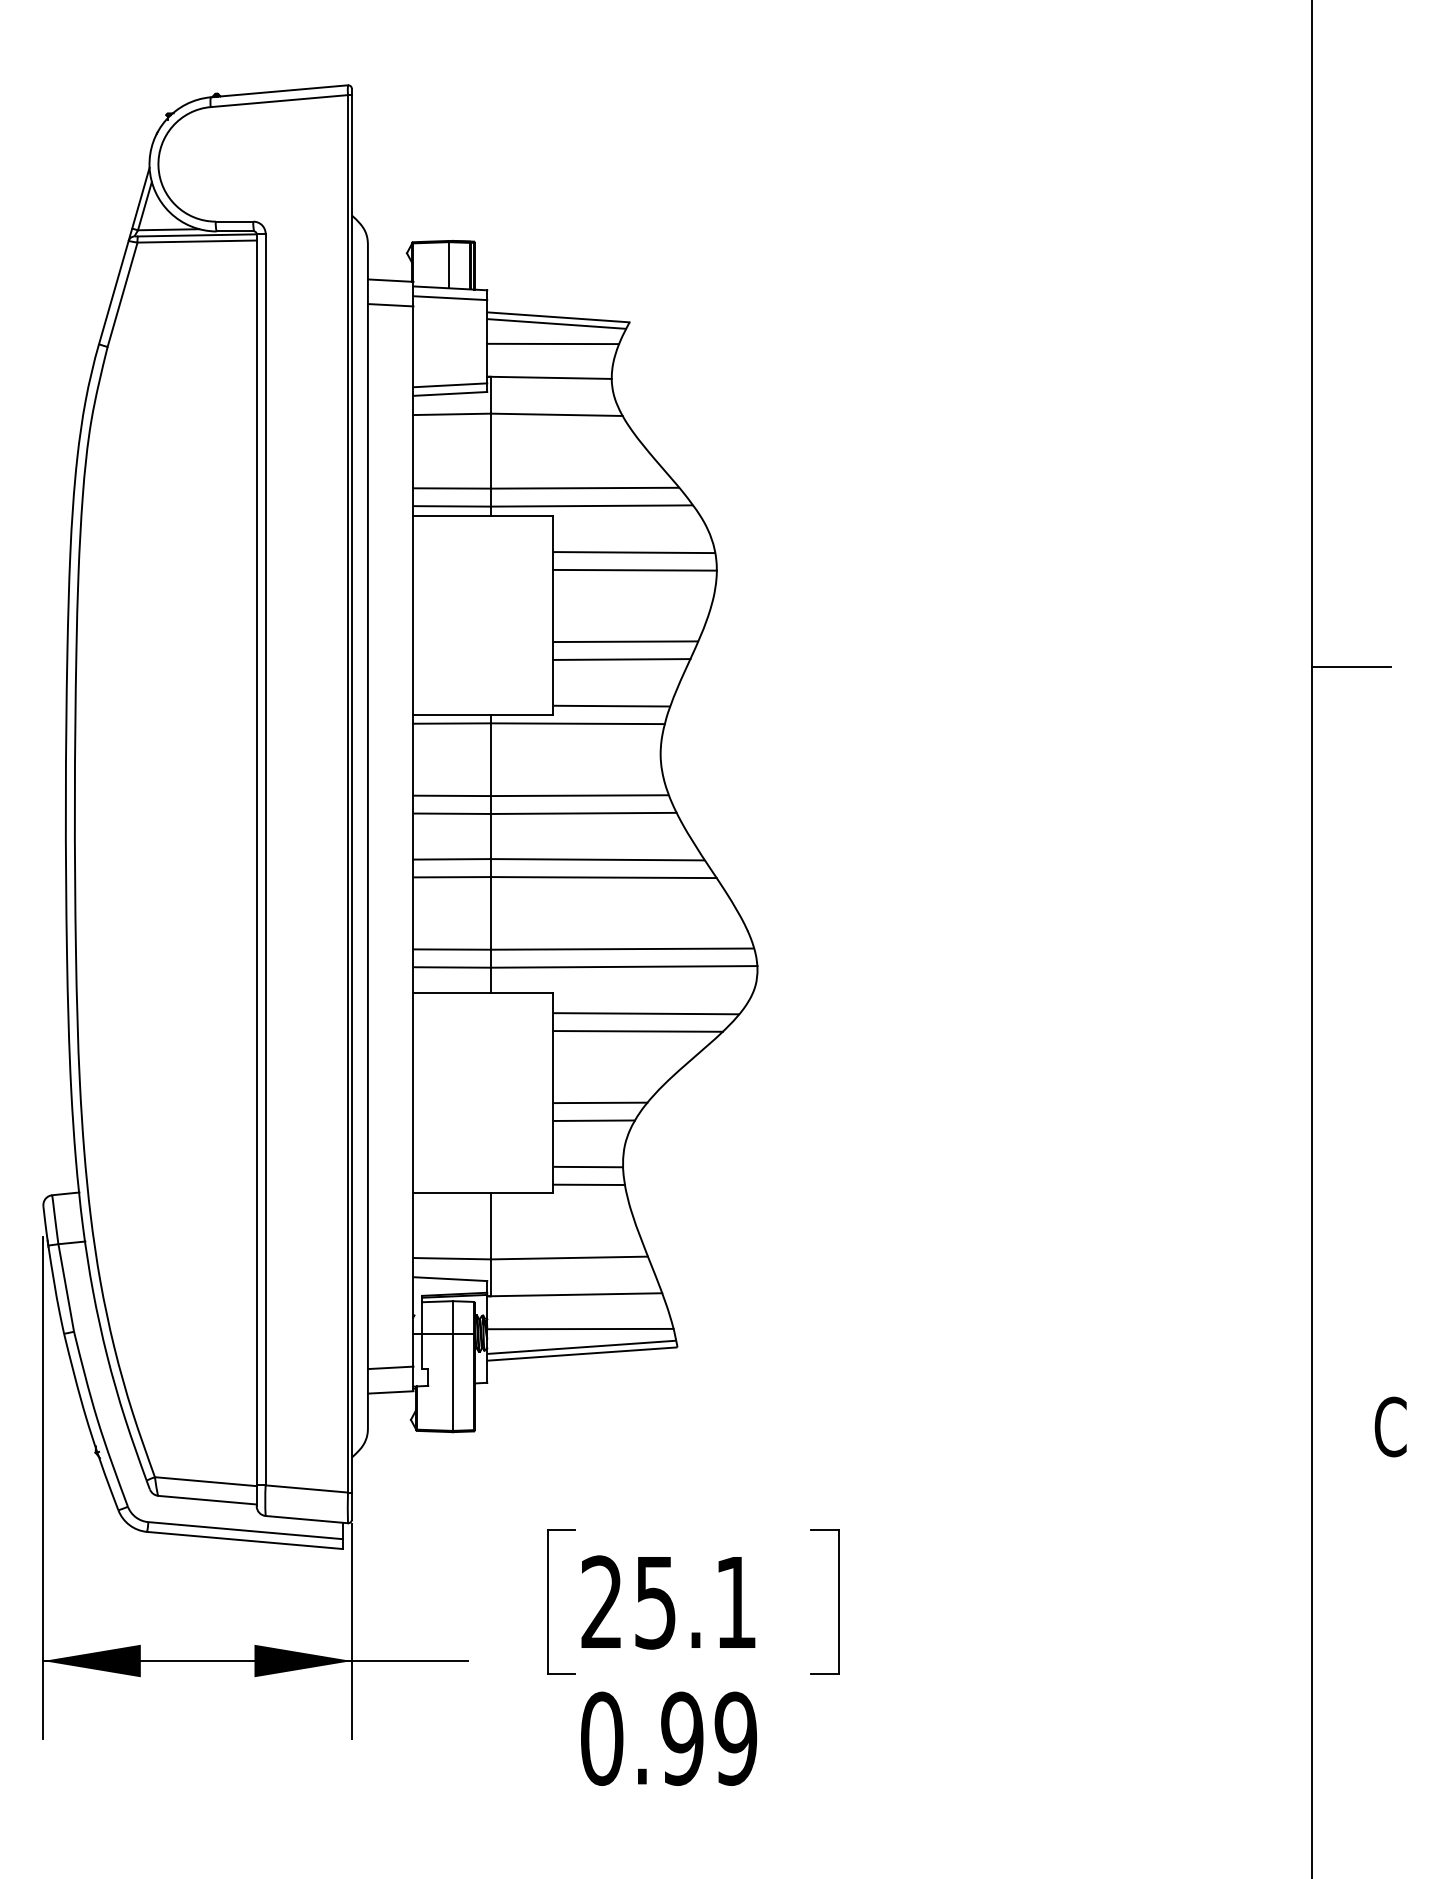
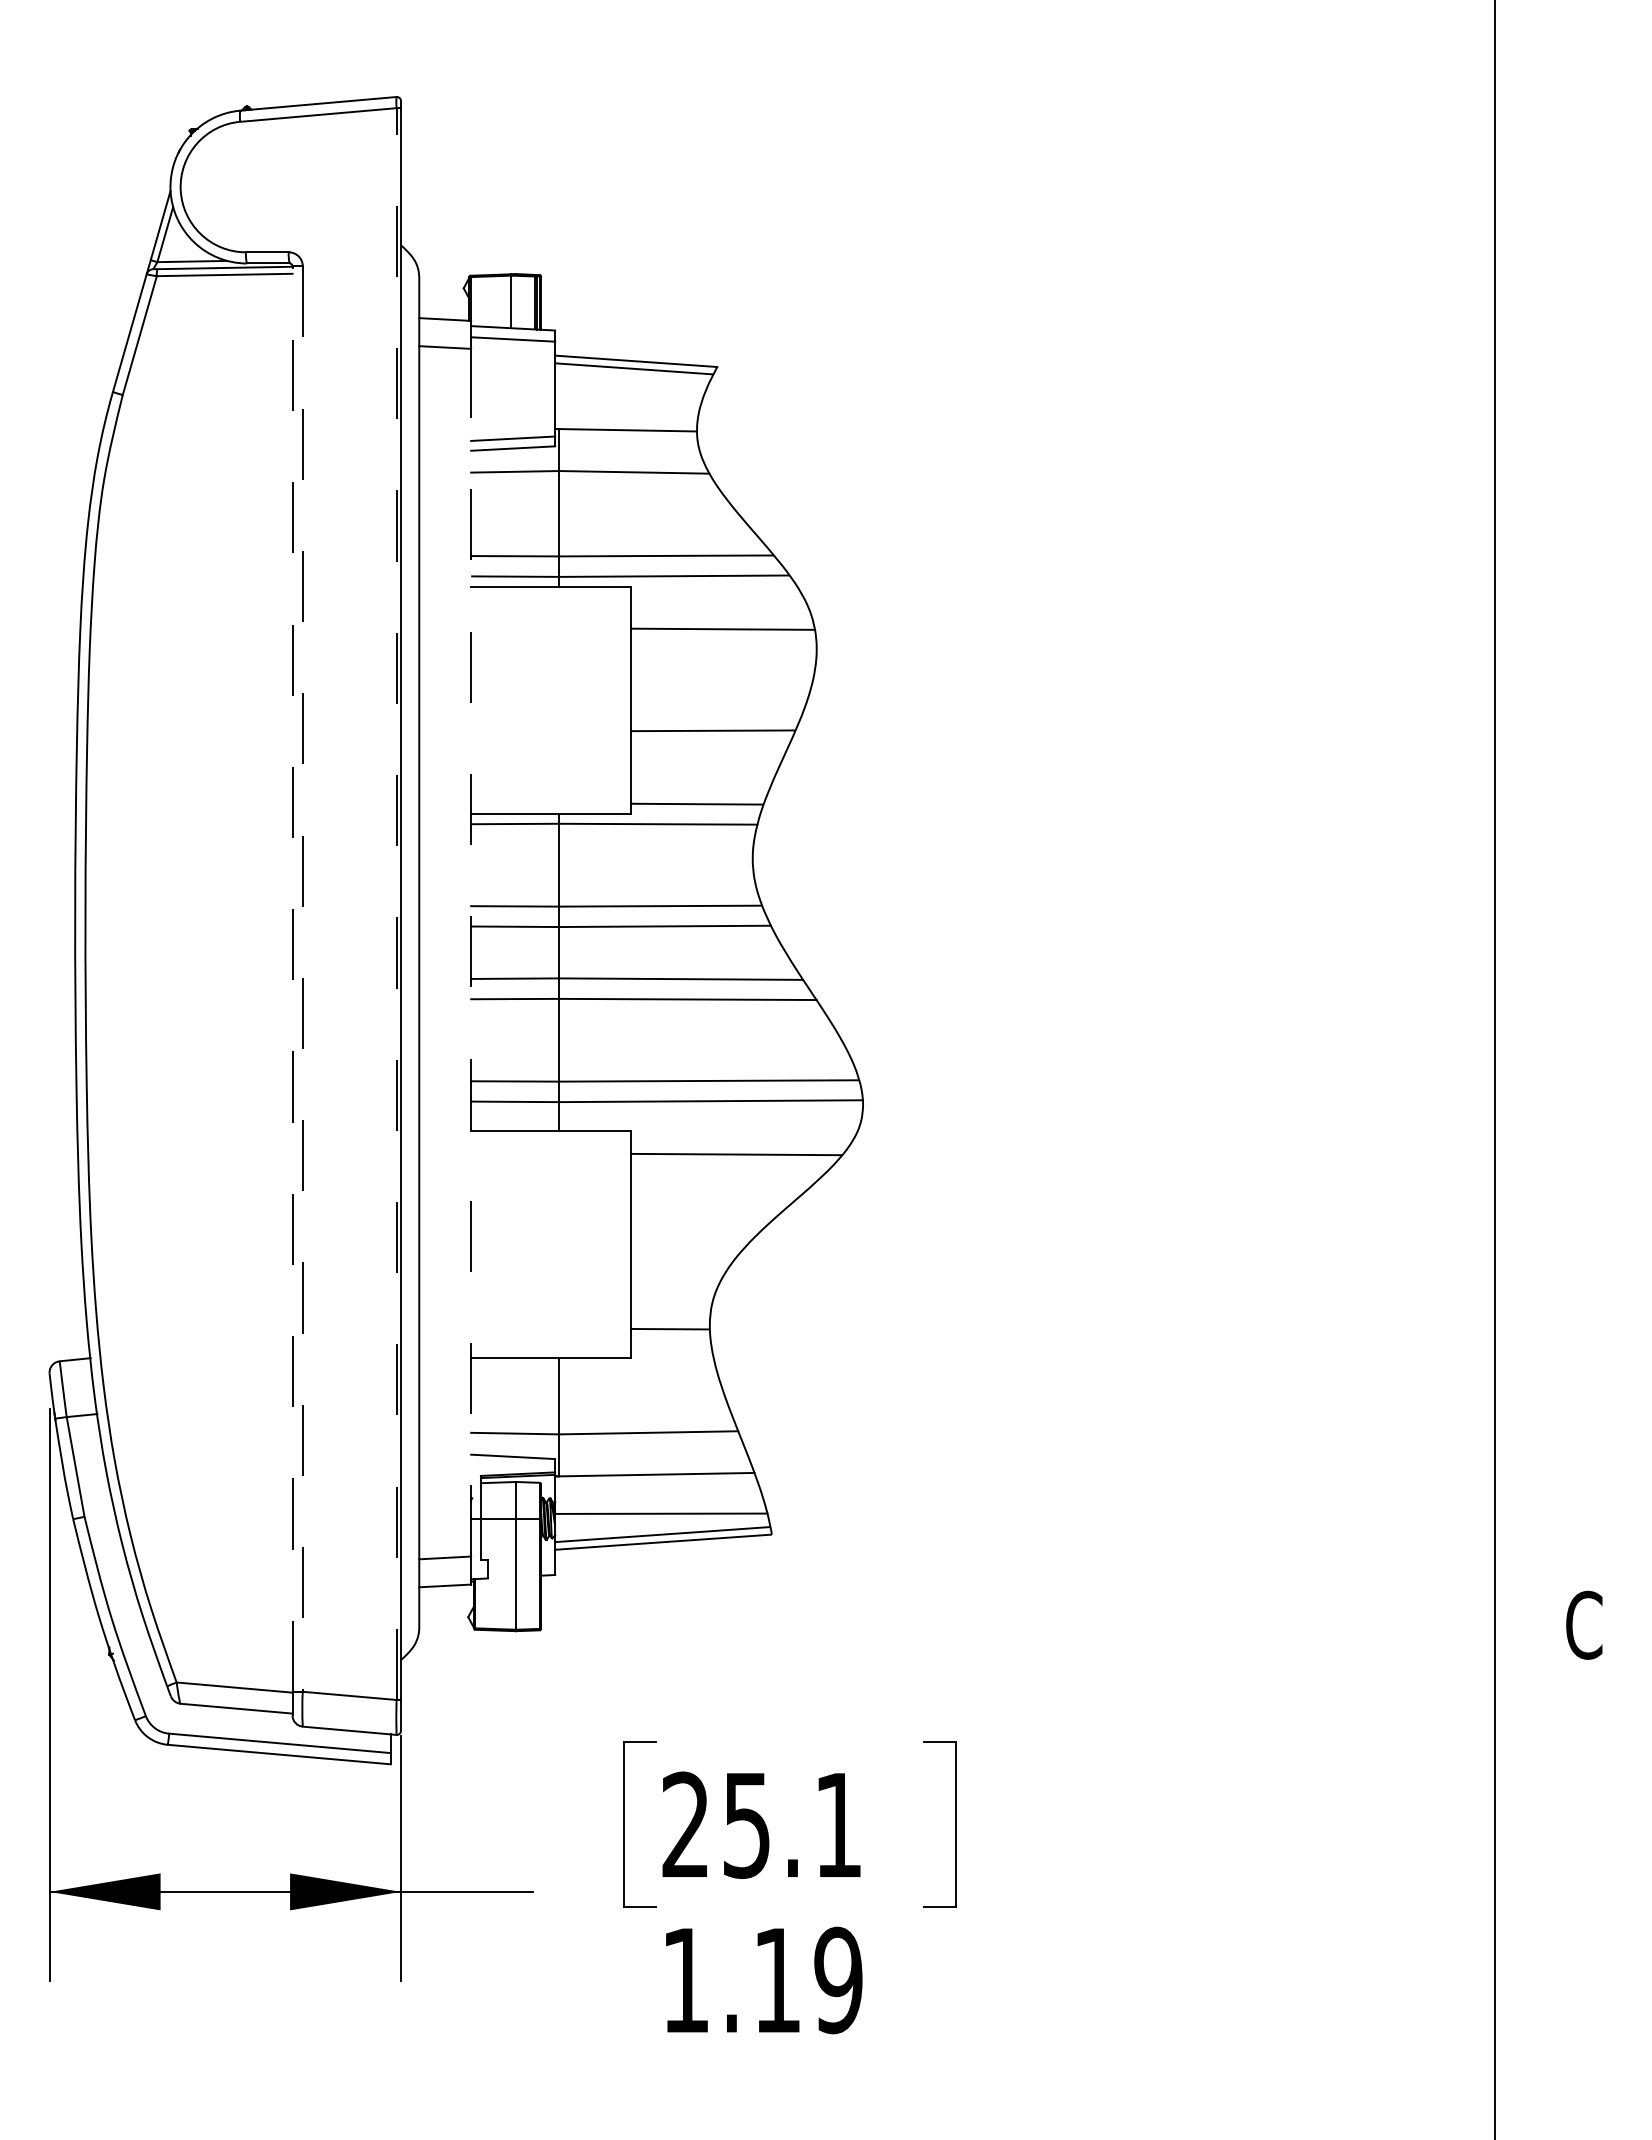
line: (553, 343) -> (630, 391), removed
line: (635, 570) -> (723, 649), removed
line: (621, 659) -> (708, 750), removed
line: (1351, 666) -> (1539, 759), removed
line: (347, 794) -> (396, 904), solid -> dashed
line: (413, 836) -> (471, 952), solid -> dashed
line: (256, 860) -> (292, 979), solid -> dashed
line: (265, 860) -> (302, 979), solid -> dashed
line: (637, 1031) -> (726, 1174), removed
line: (599, 1102) -> (683, 1255), removed
line: (593, 1120) -> (676, 1276), removed
line: (589, 1184) -> (671, 1349), removed
text: (642, 1738) -> (731, 1980), 0.99 -> 1.19

